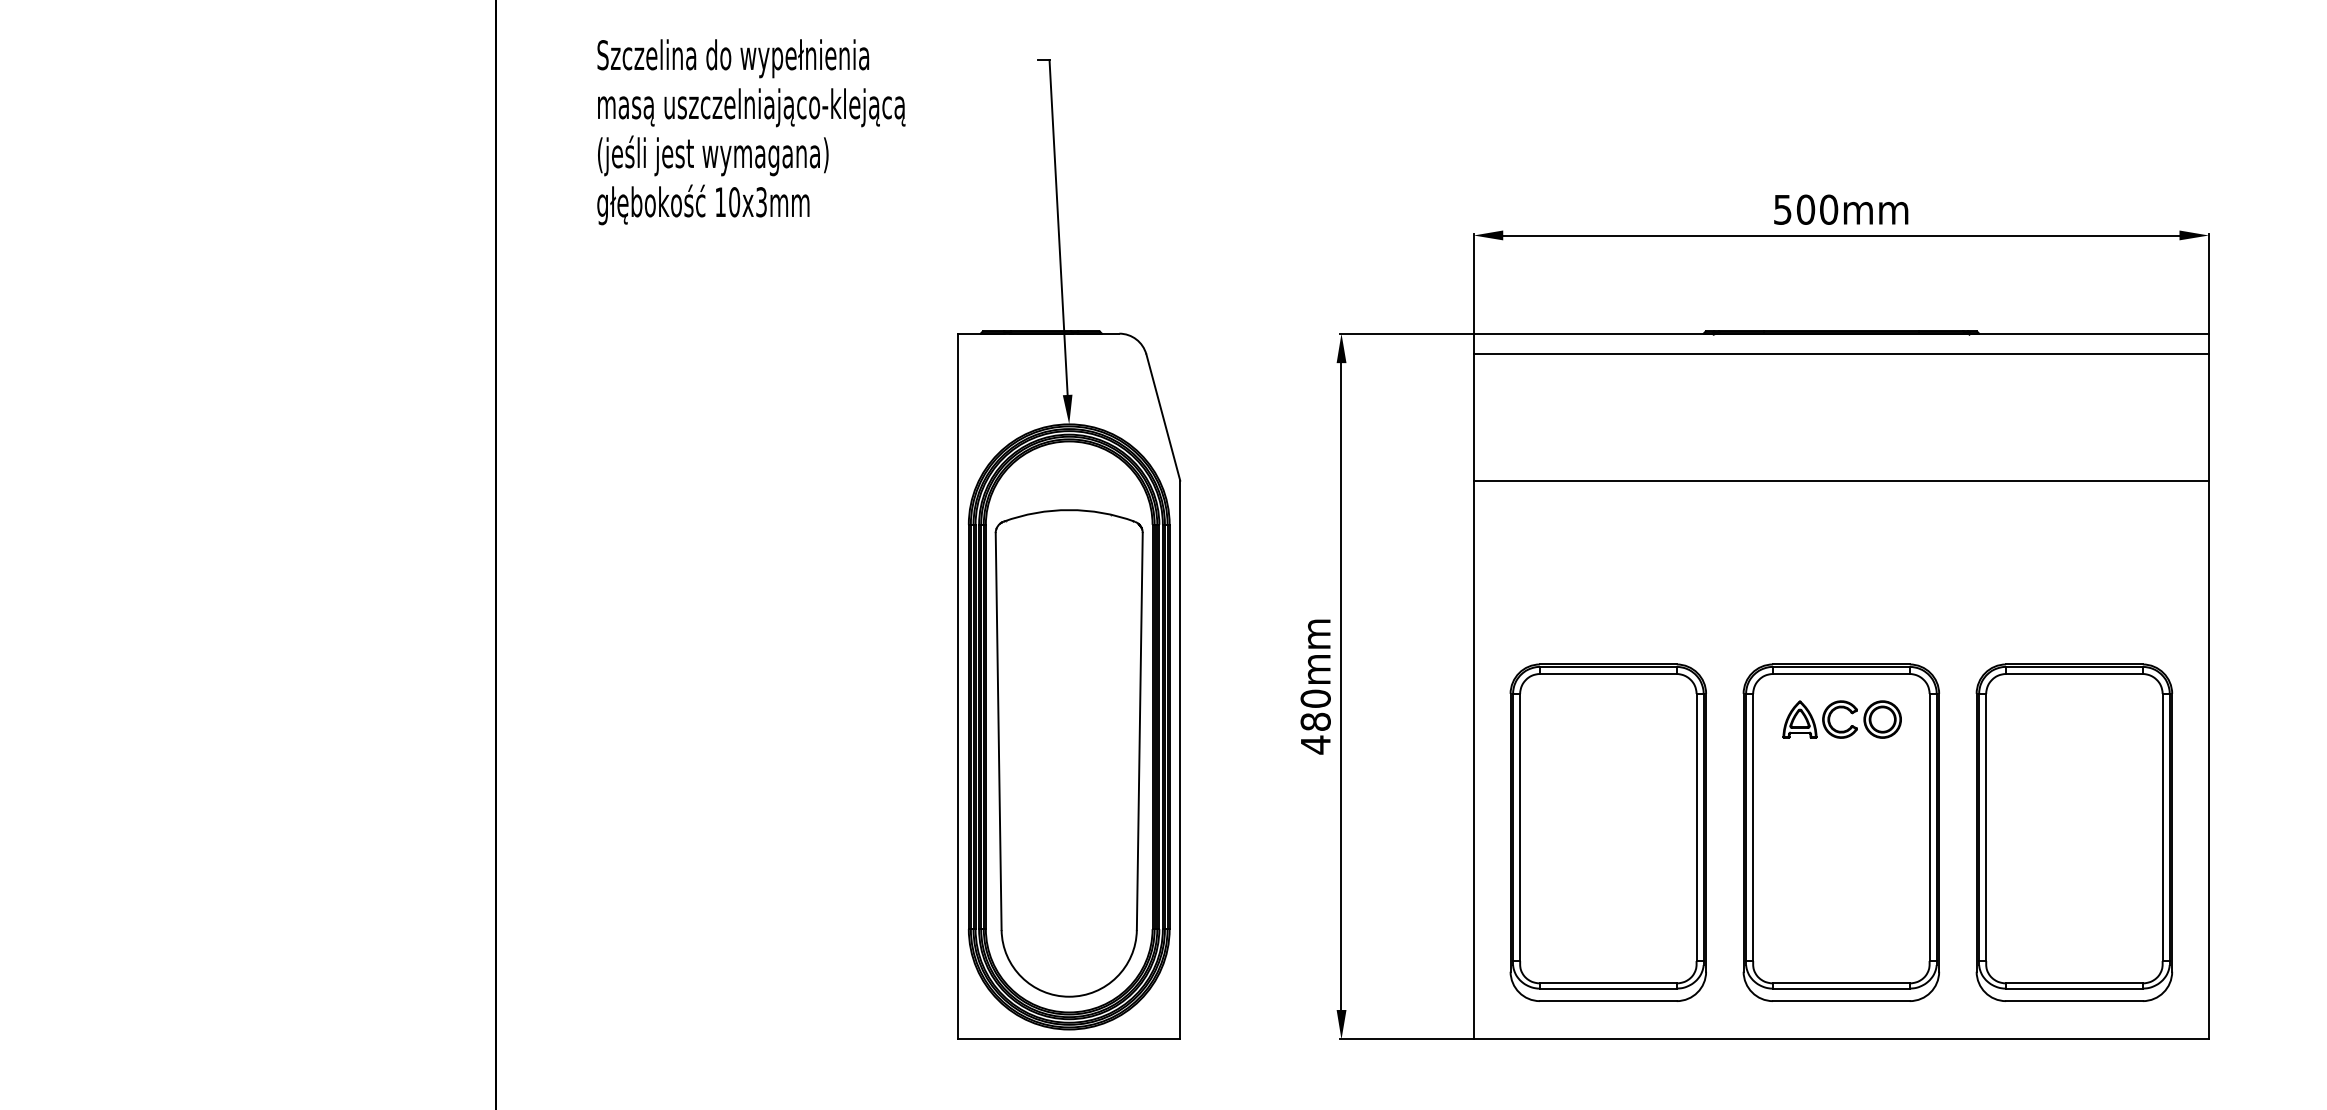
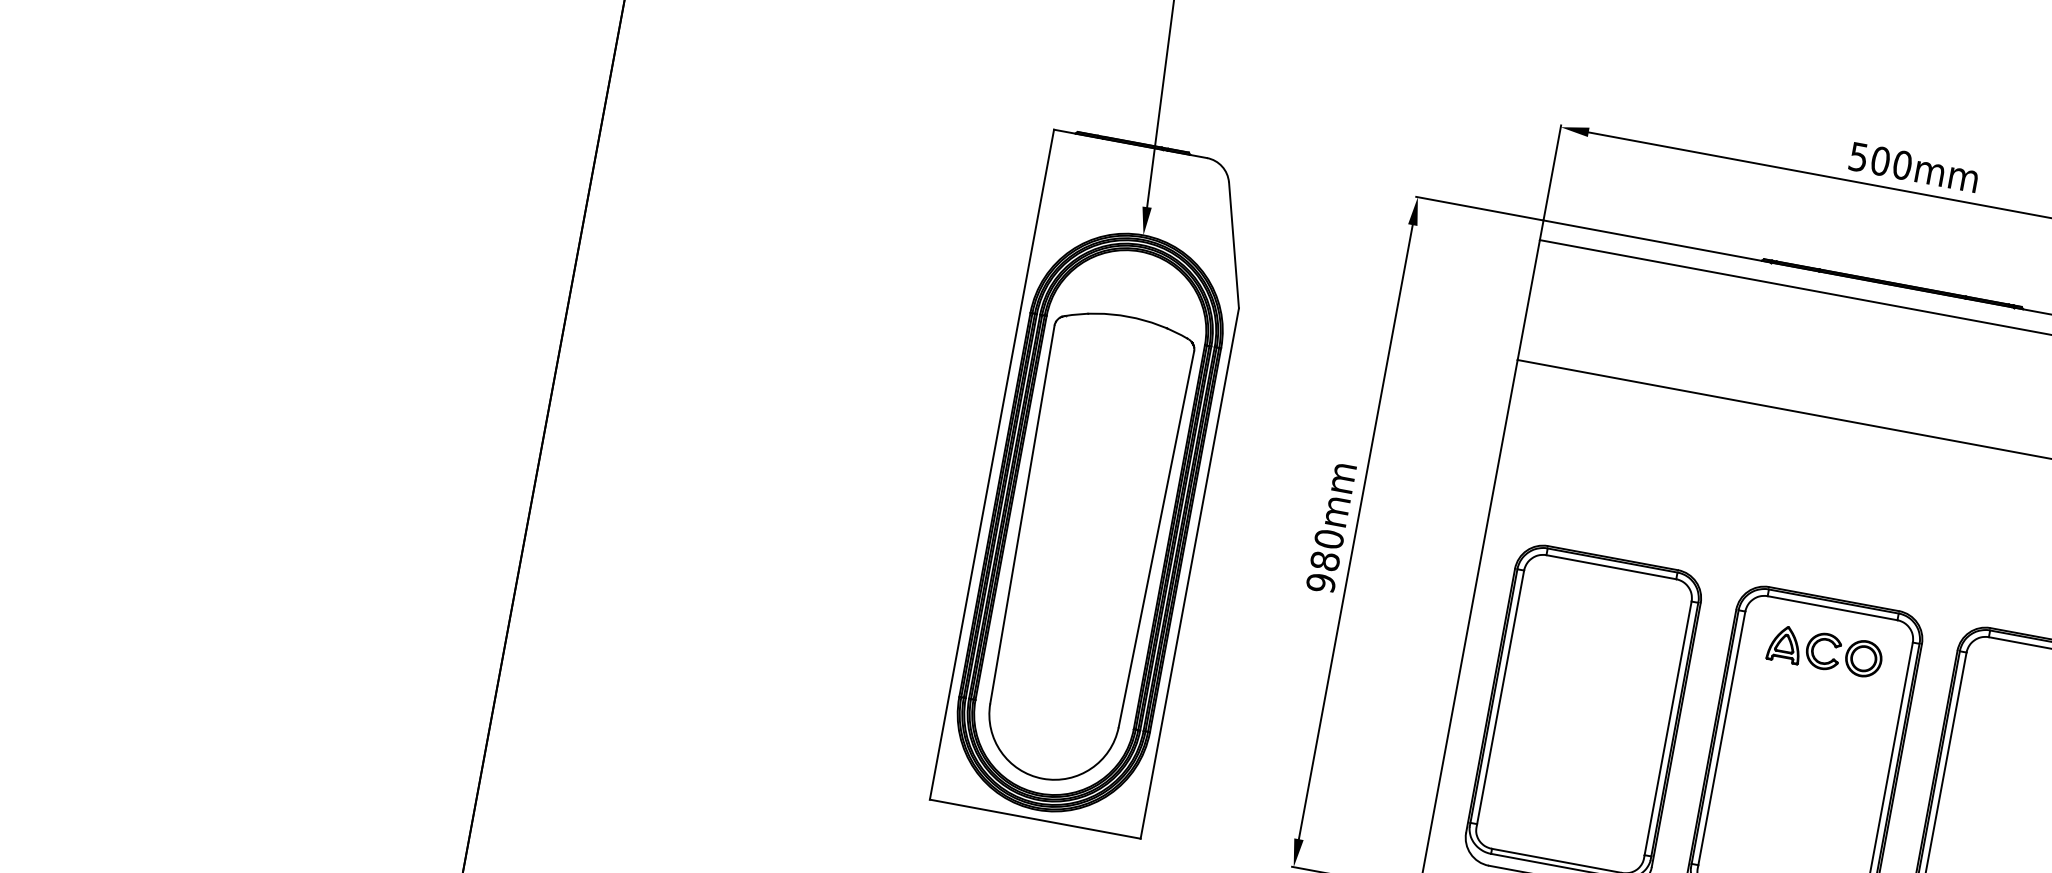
text: (1315, 744) -> (1320, 582), 480mm -> 980mm

